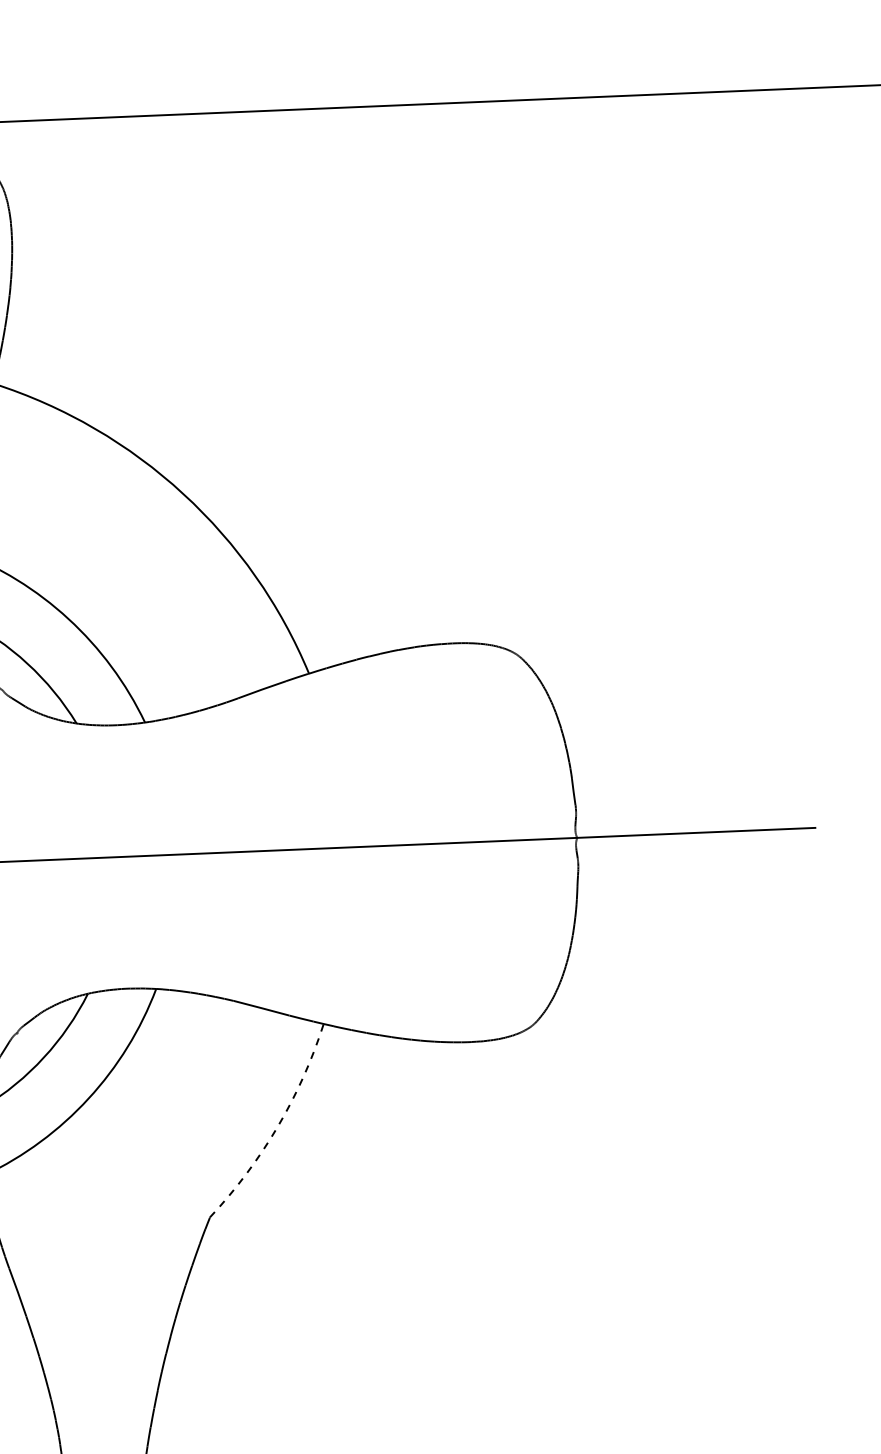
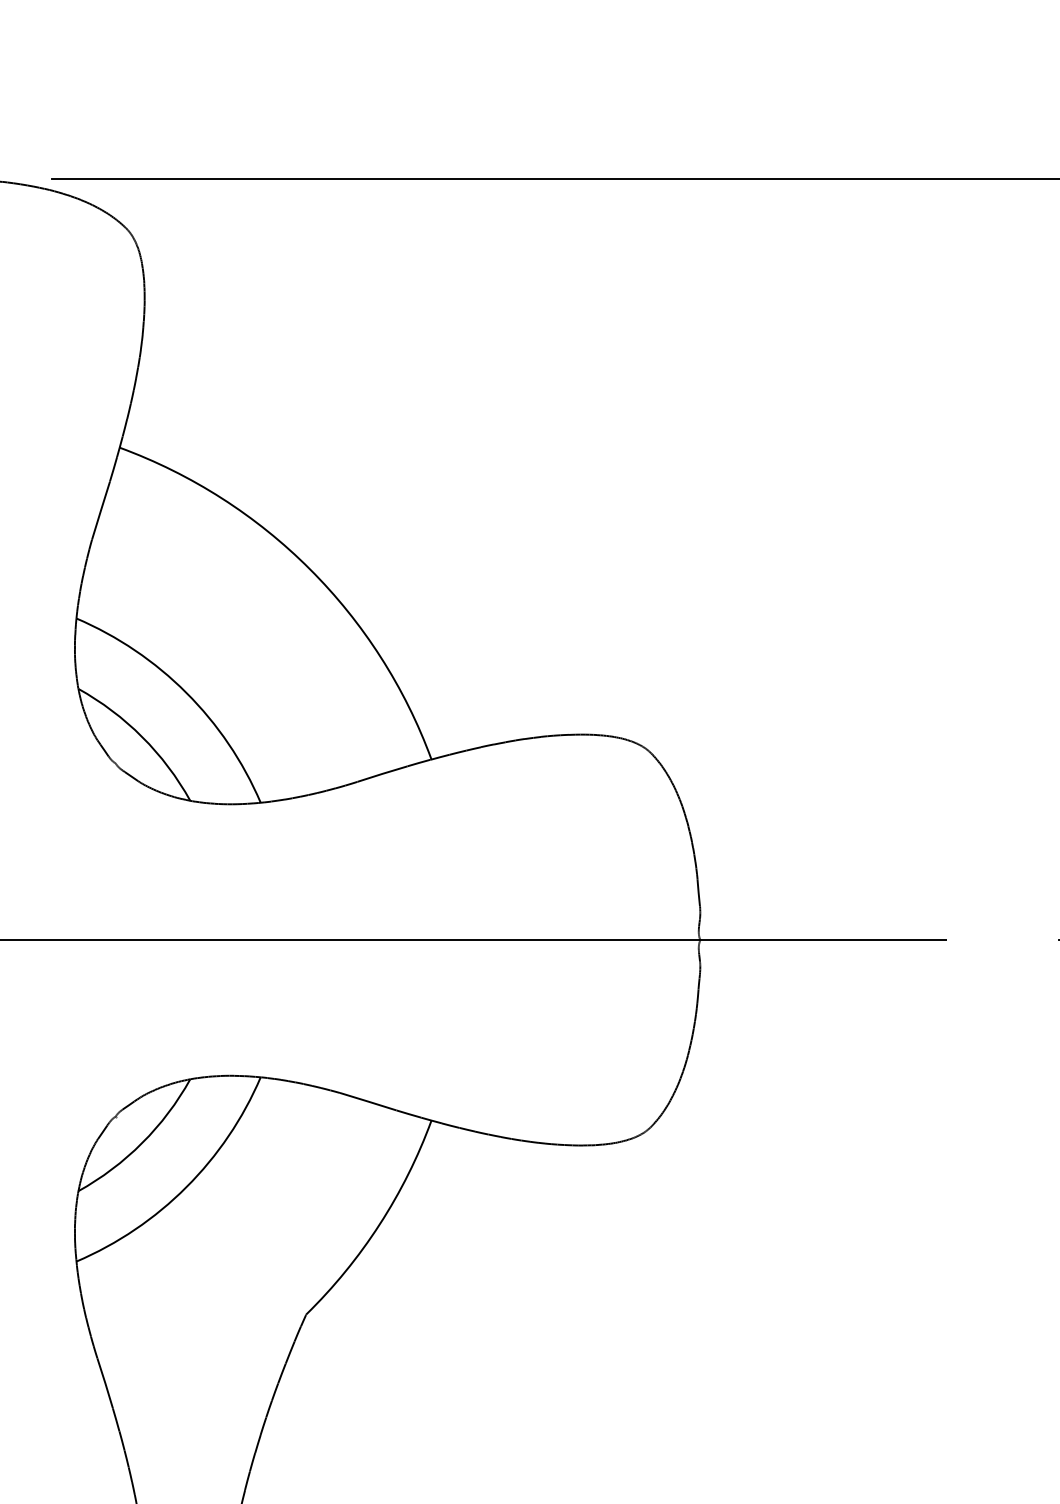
arc: (277, 1126) -> (379, 1224), dashed -> solid

